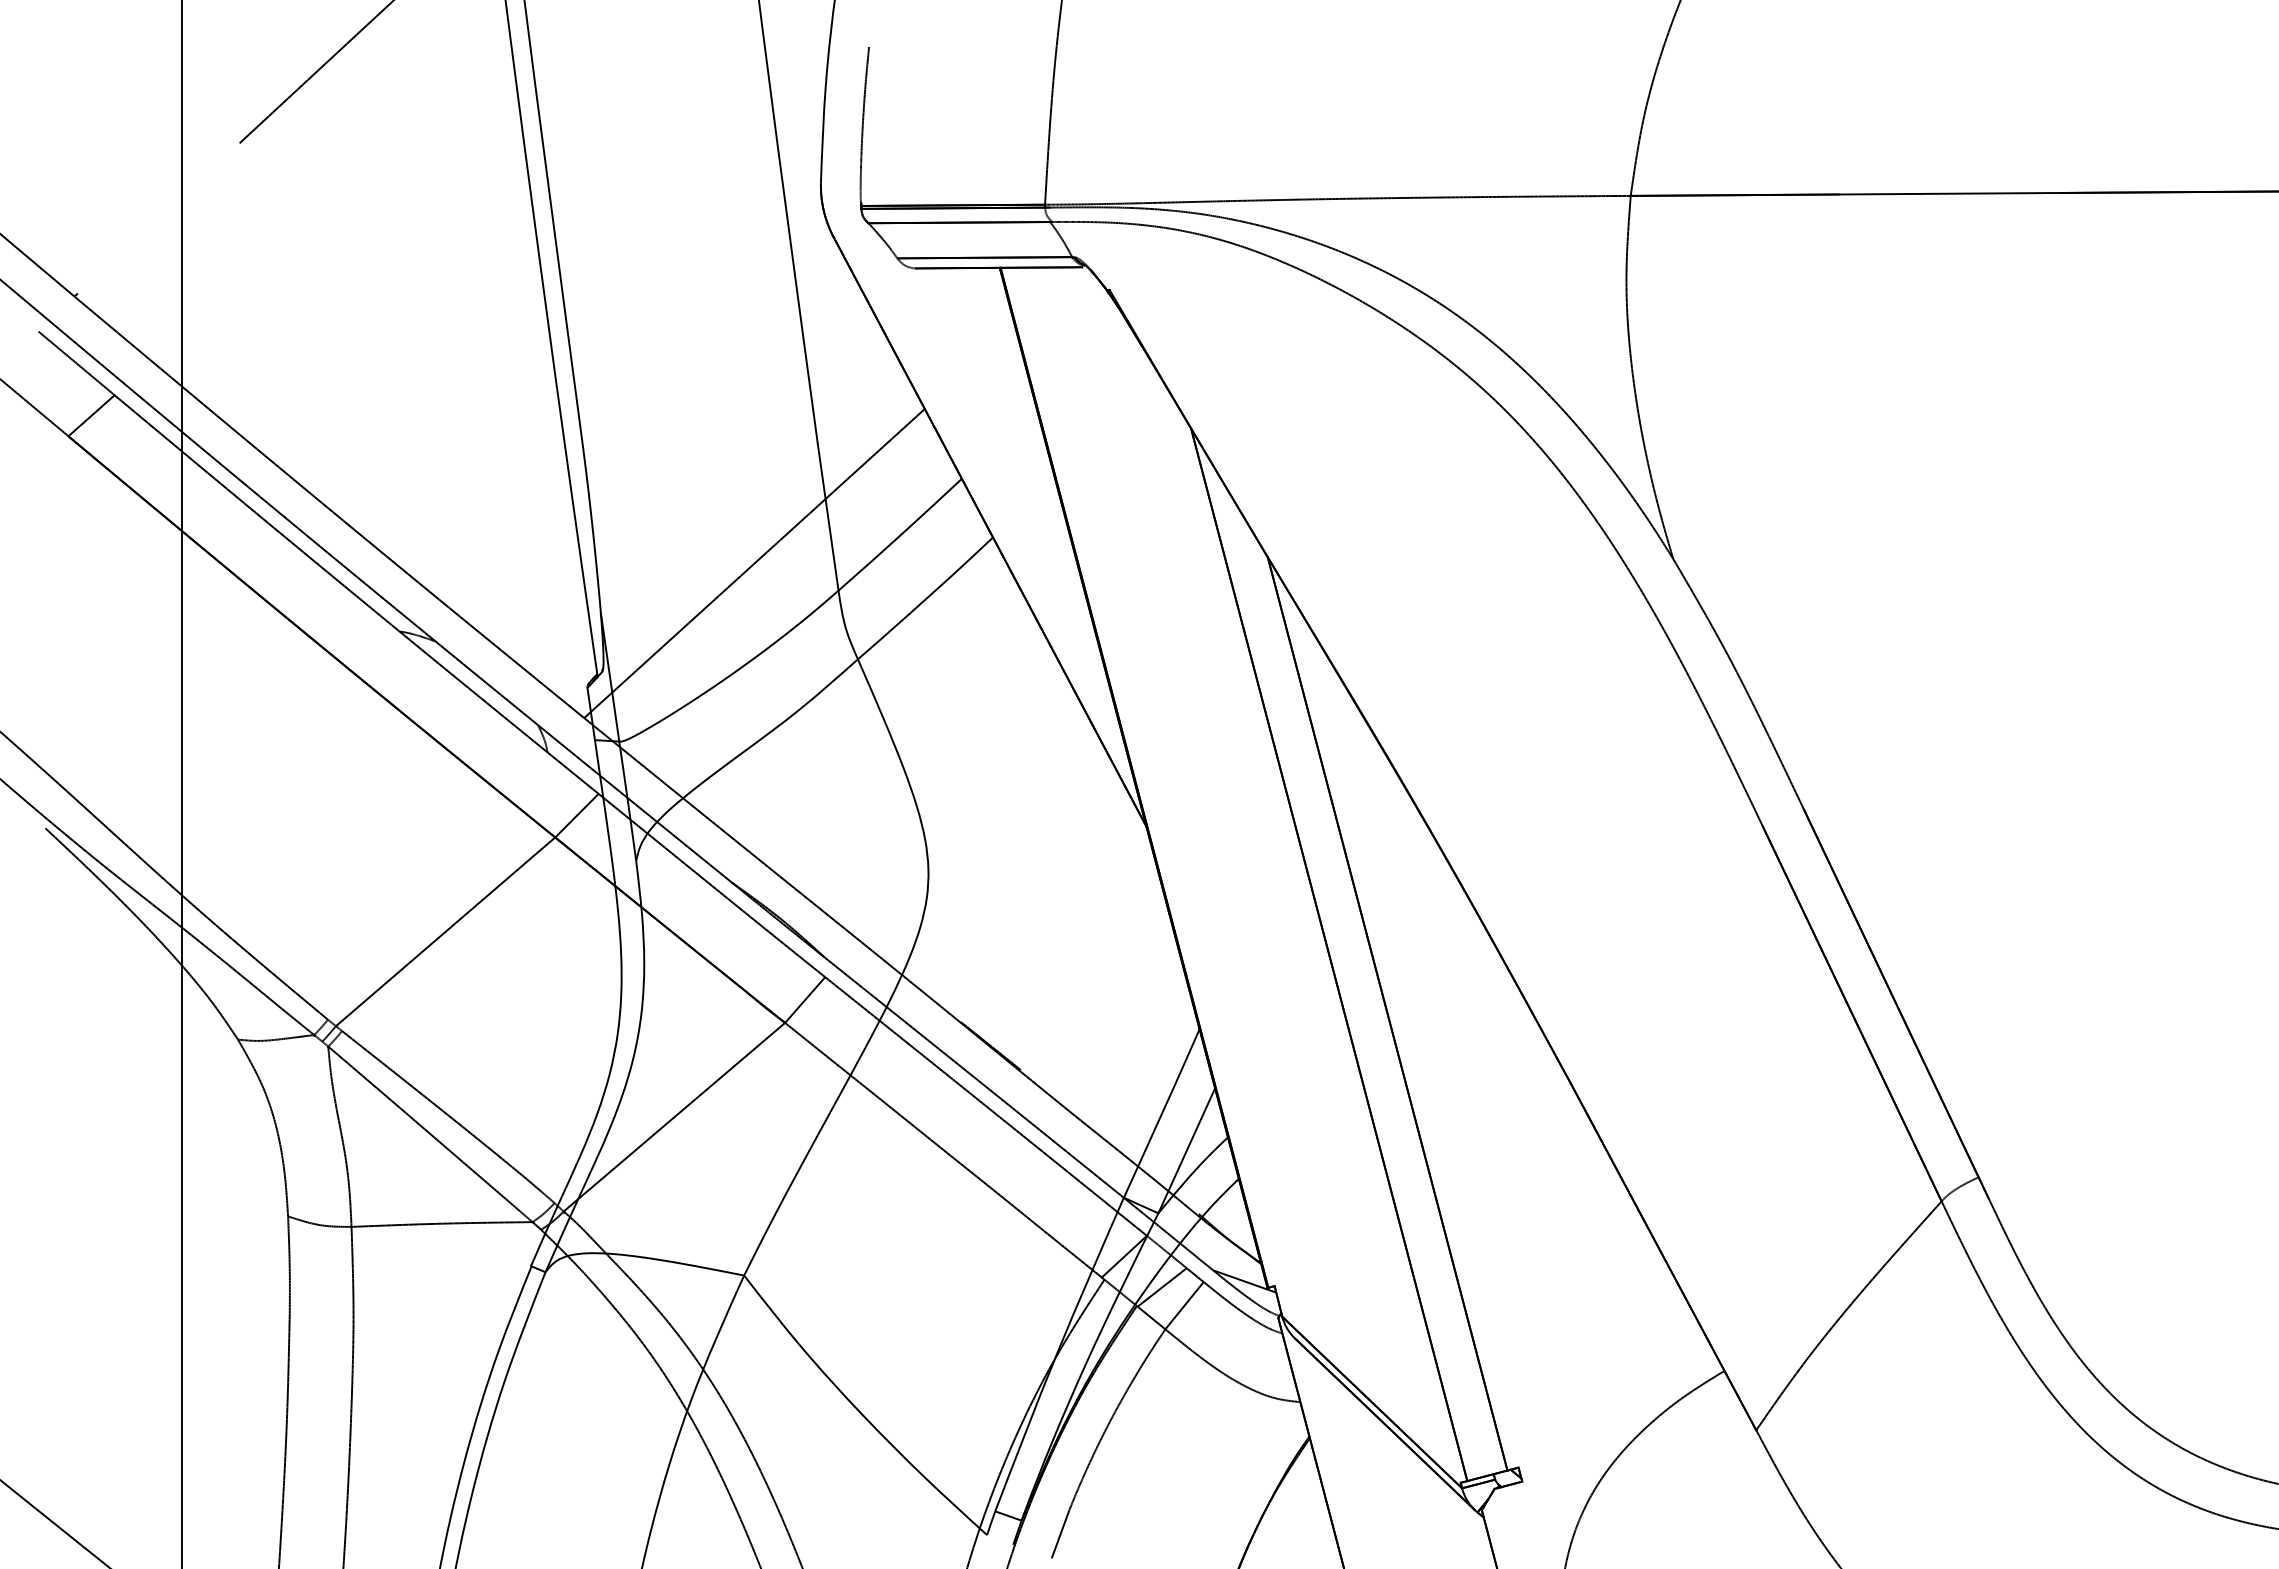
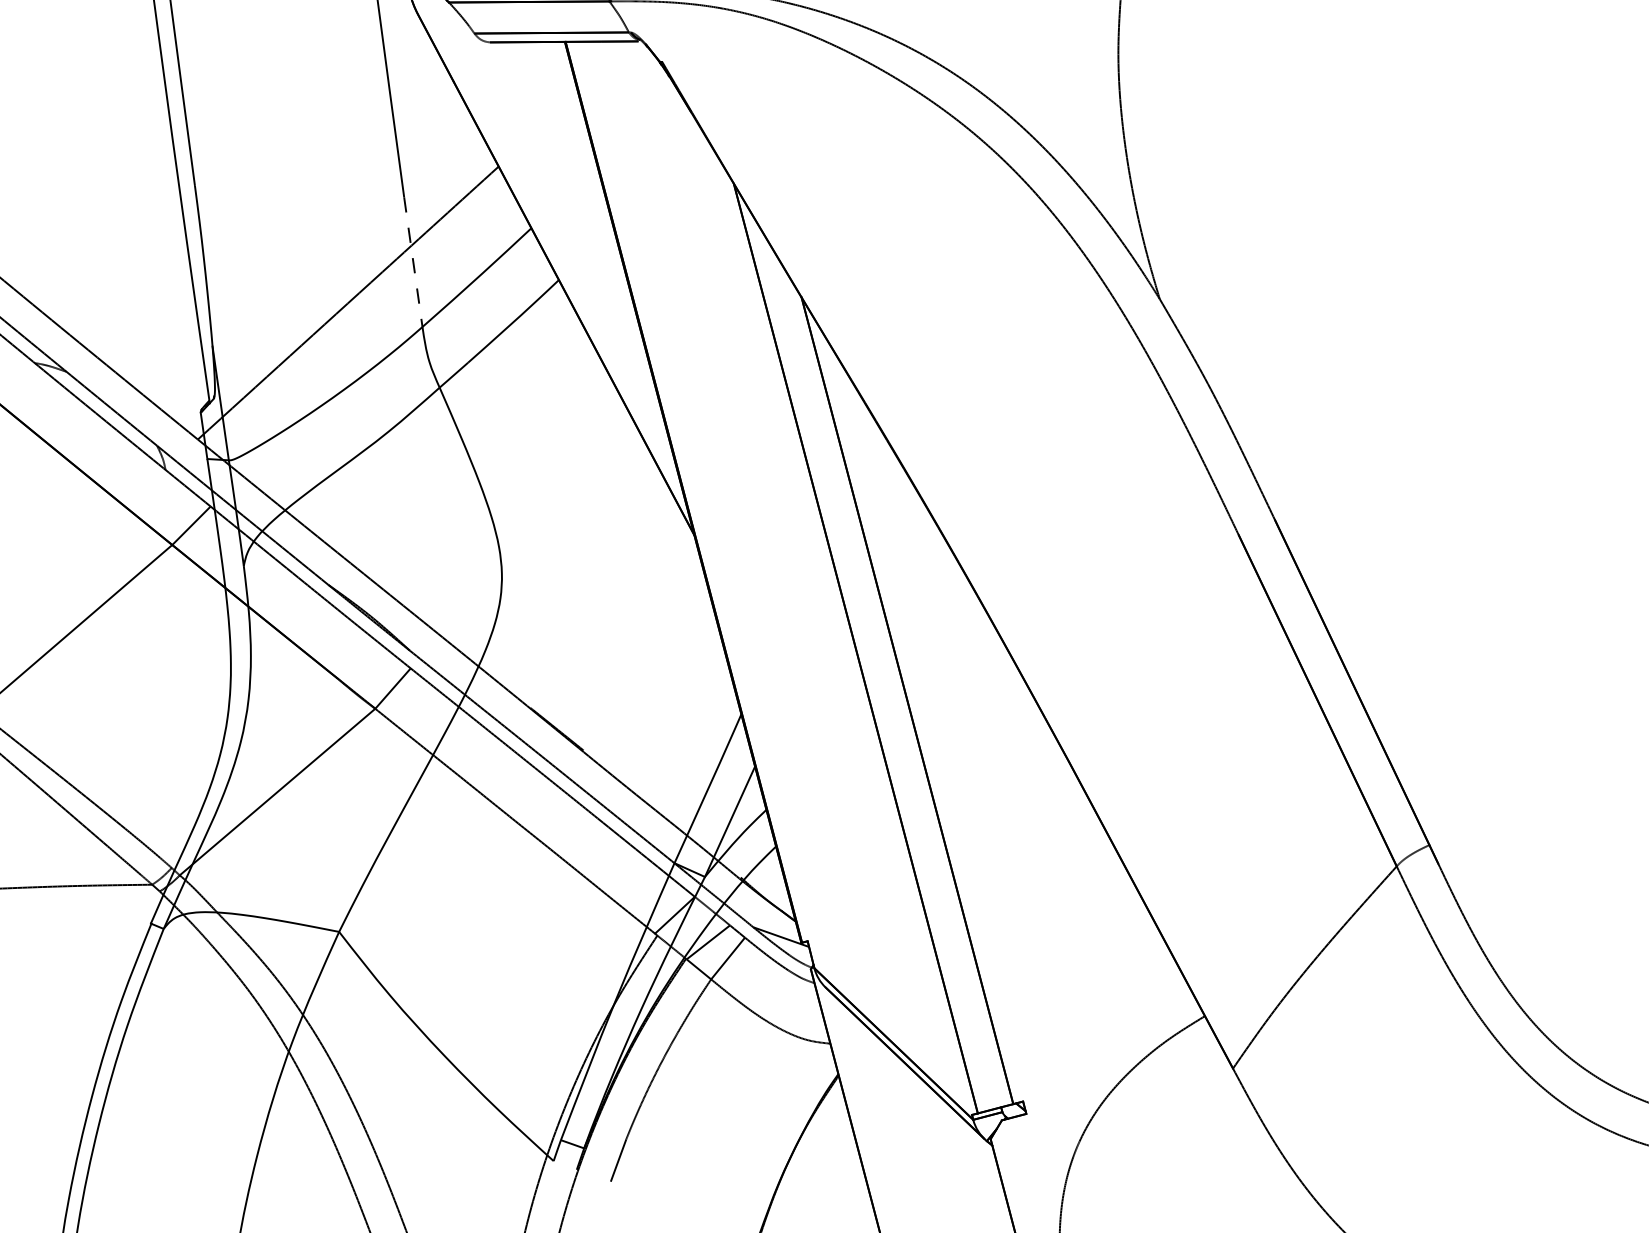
line: (828, 517) -> (413, 262), solid -> dashed

